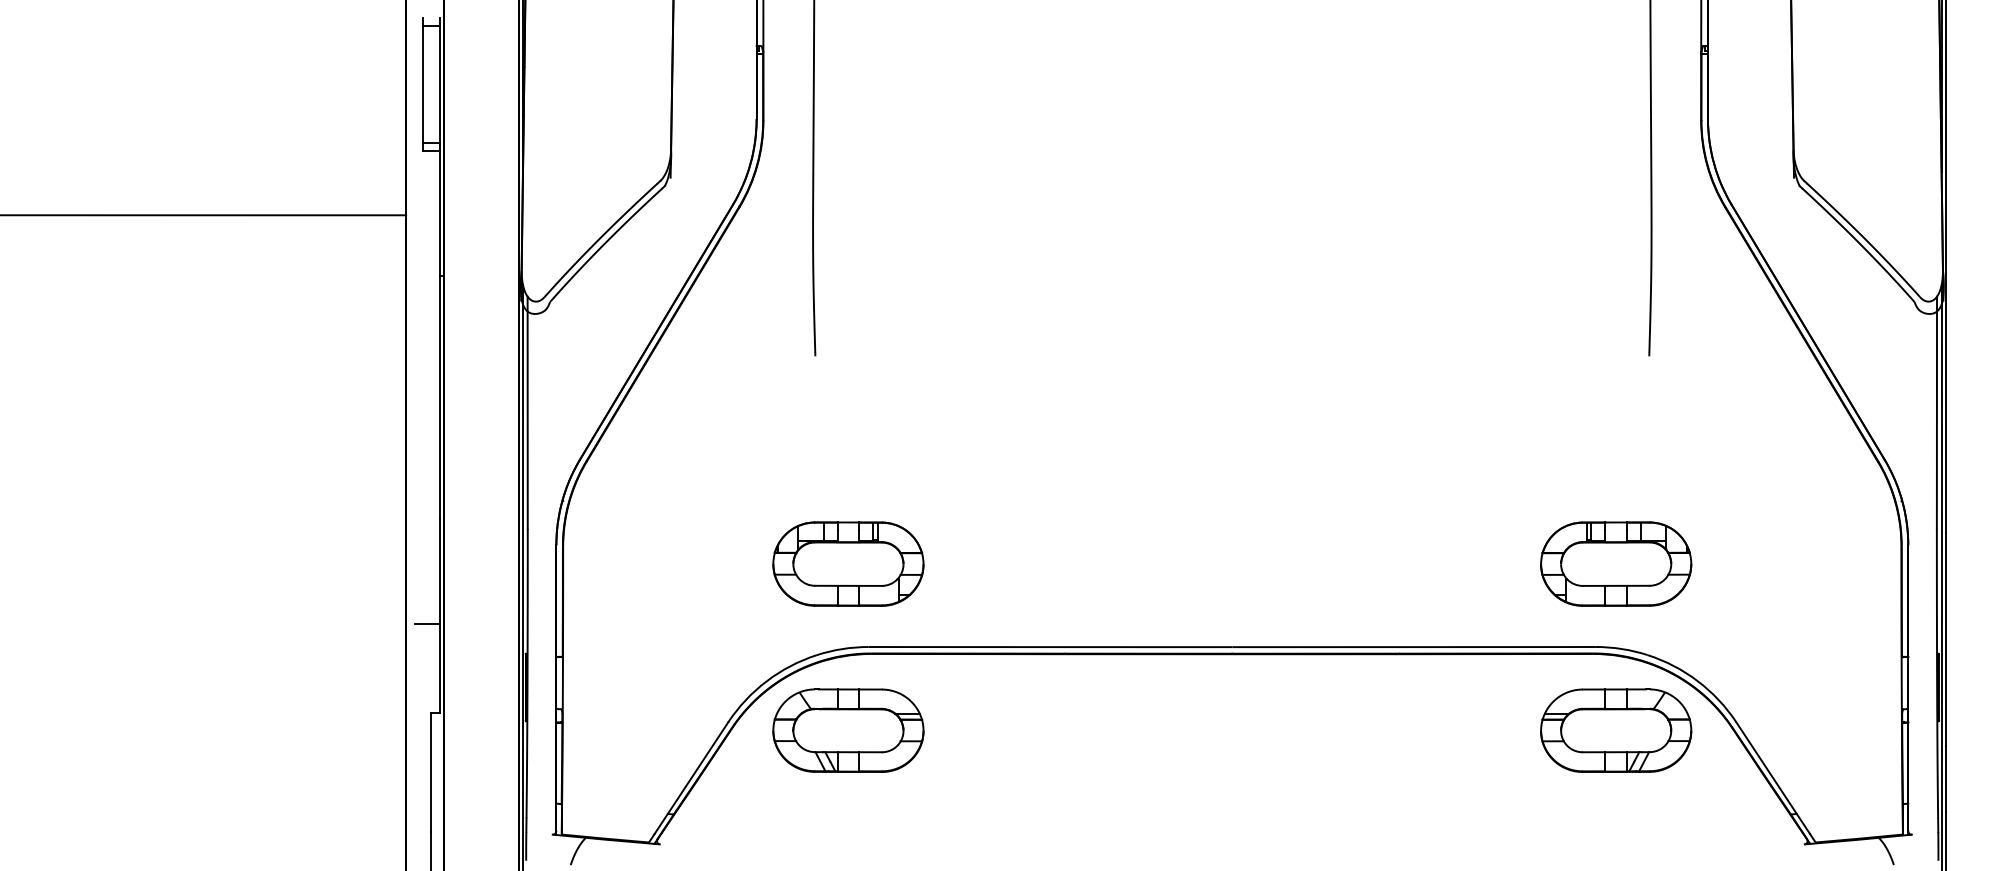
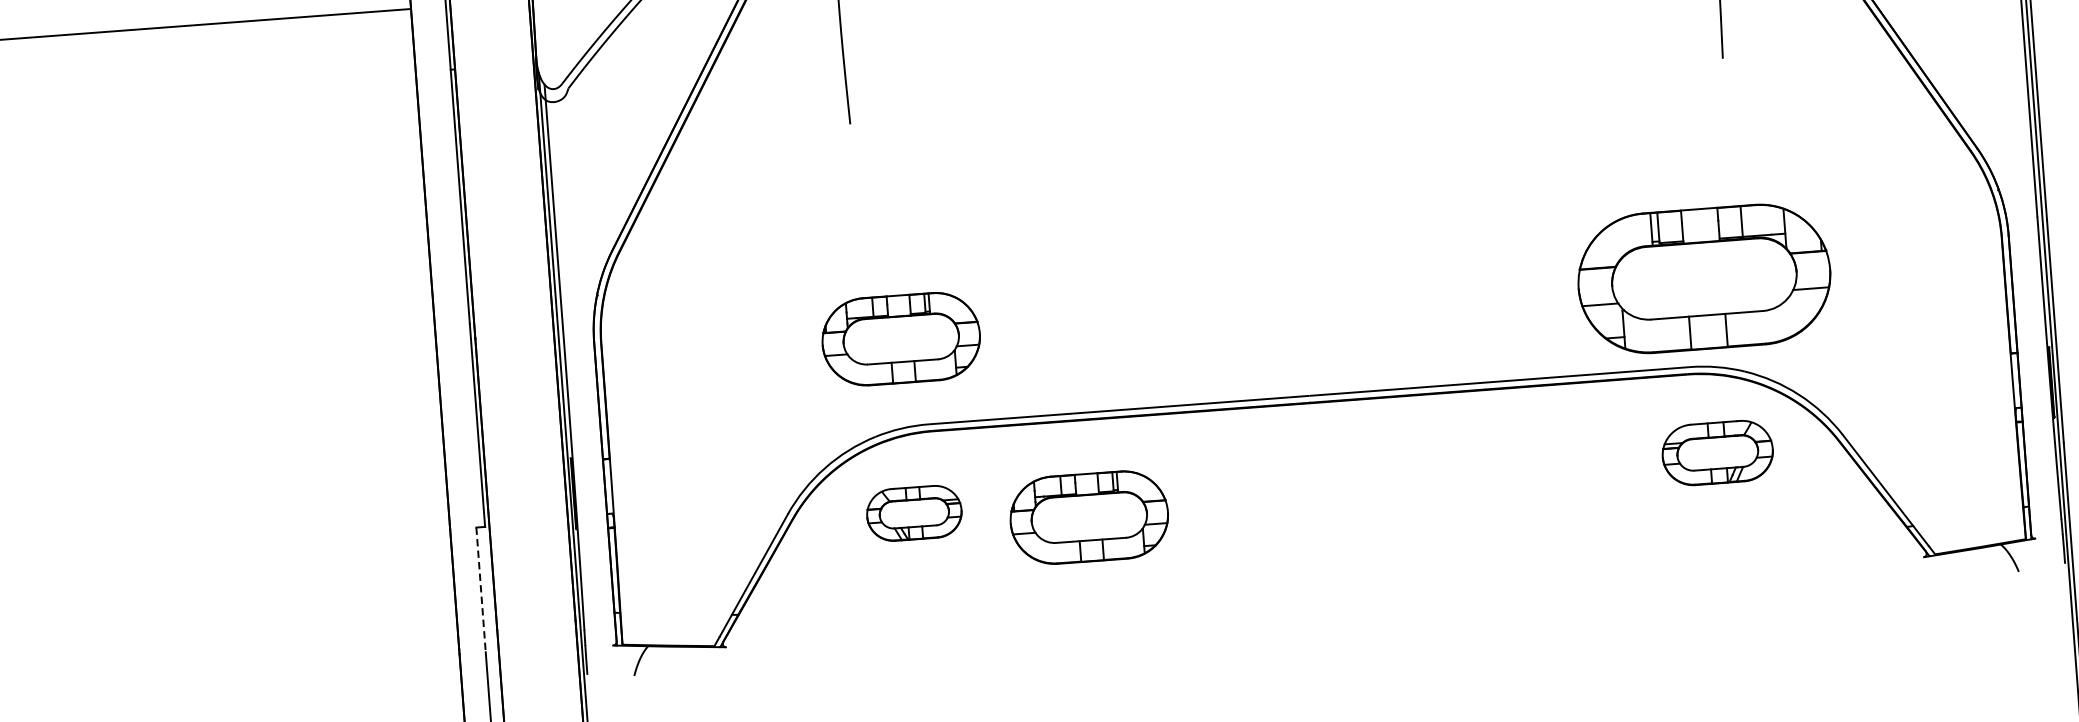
part: (1616, 563) -> (1704, 278), size x1.6
line: (426, 624) -> (464, 435), removed
part: (848, 730) -> (914, 513), size x0.6
part: (1616, 730) -> (1718, 452), size x0.7
part: (1014, 746) -> (1089, 516), added
line: (431, 772) -> (481, 590), solid -> dashed

